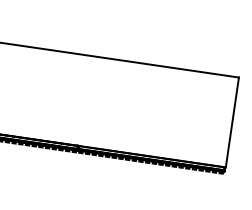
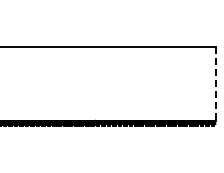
line: (232, 122) -> (216, 83), solid -> dashed

